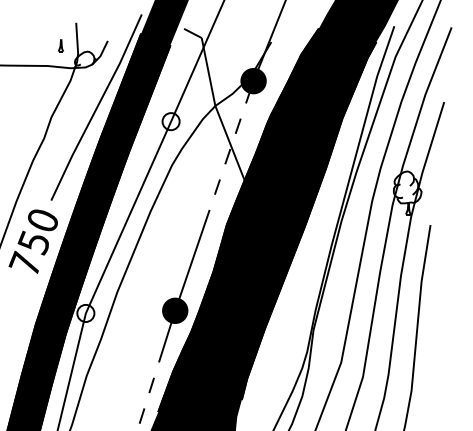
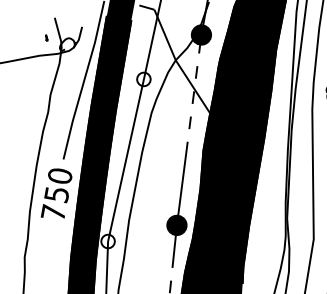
part: (60, 45) -> (46, 37), size x0.6

